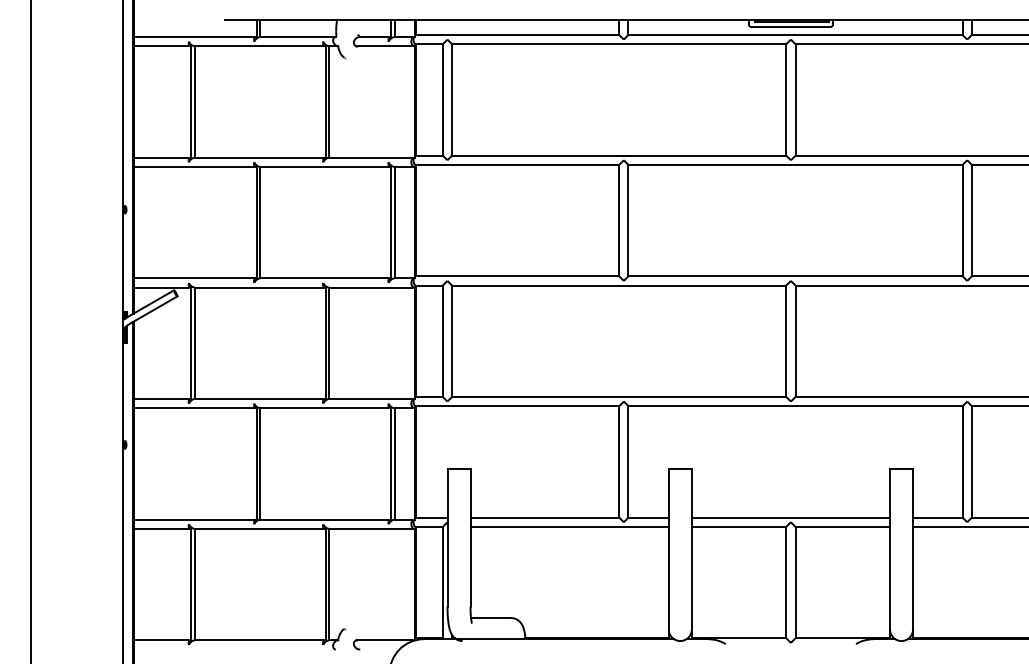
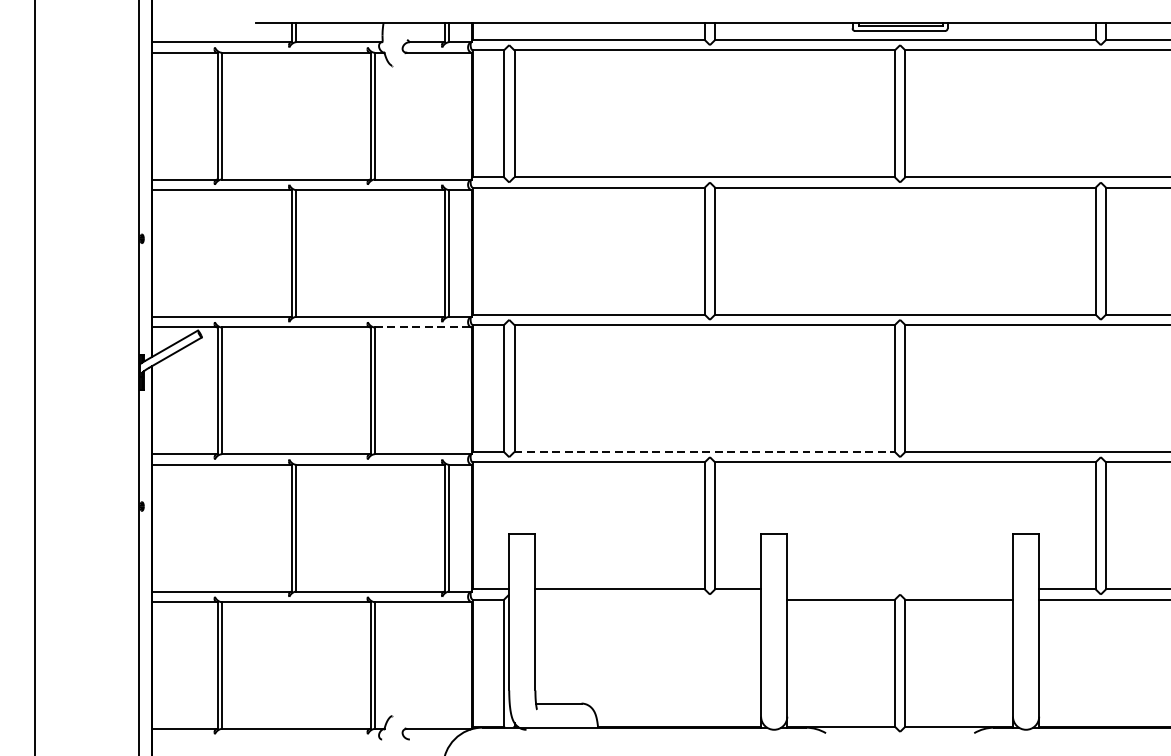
line: (372, 287) -> (423, 327), solid -> dashed
line: (619, 396) -> (705, 451), solid -> dashed
line: (790, 517) -> (899, 589), removed
line: (569, 526) -> (648, 599), removed

